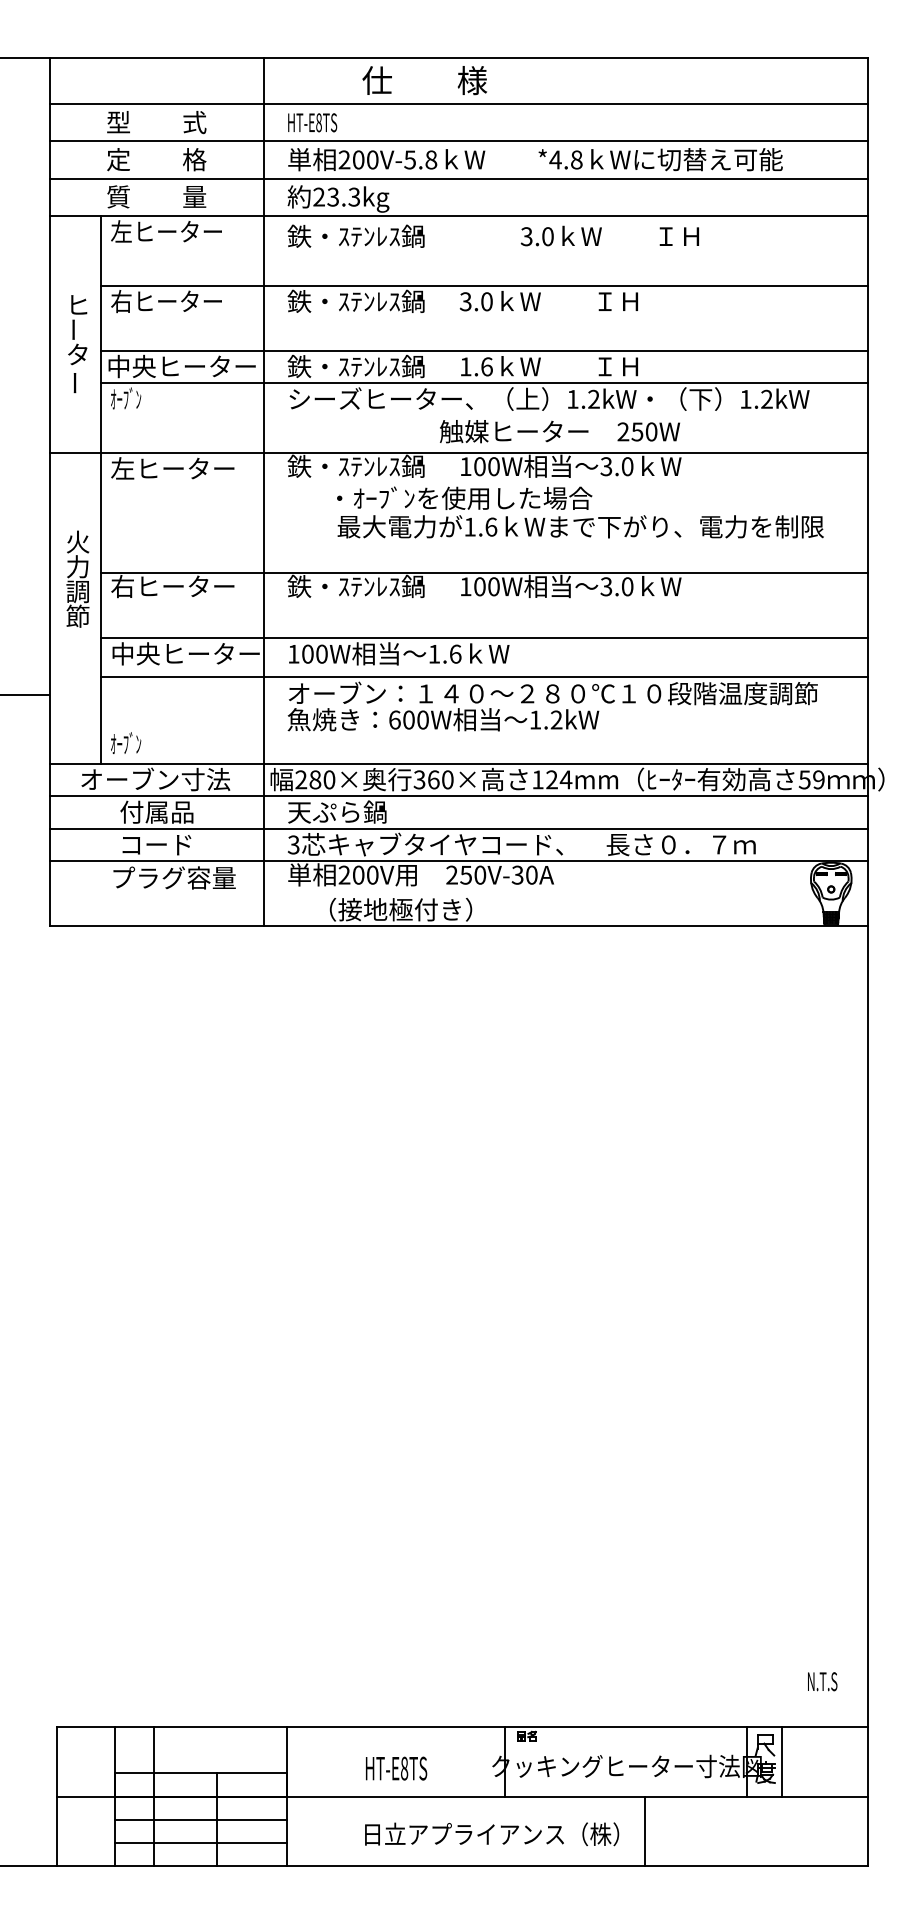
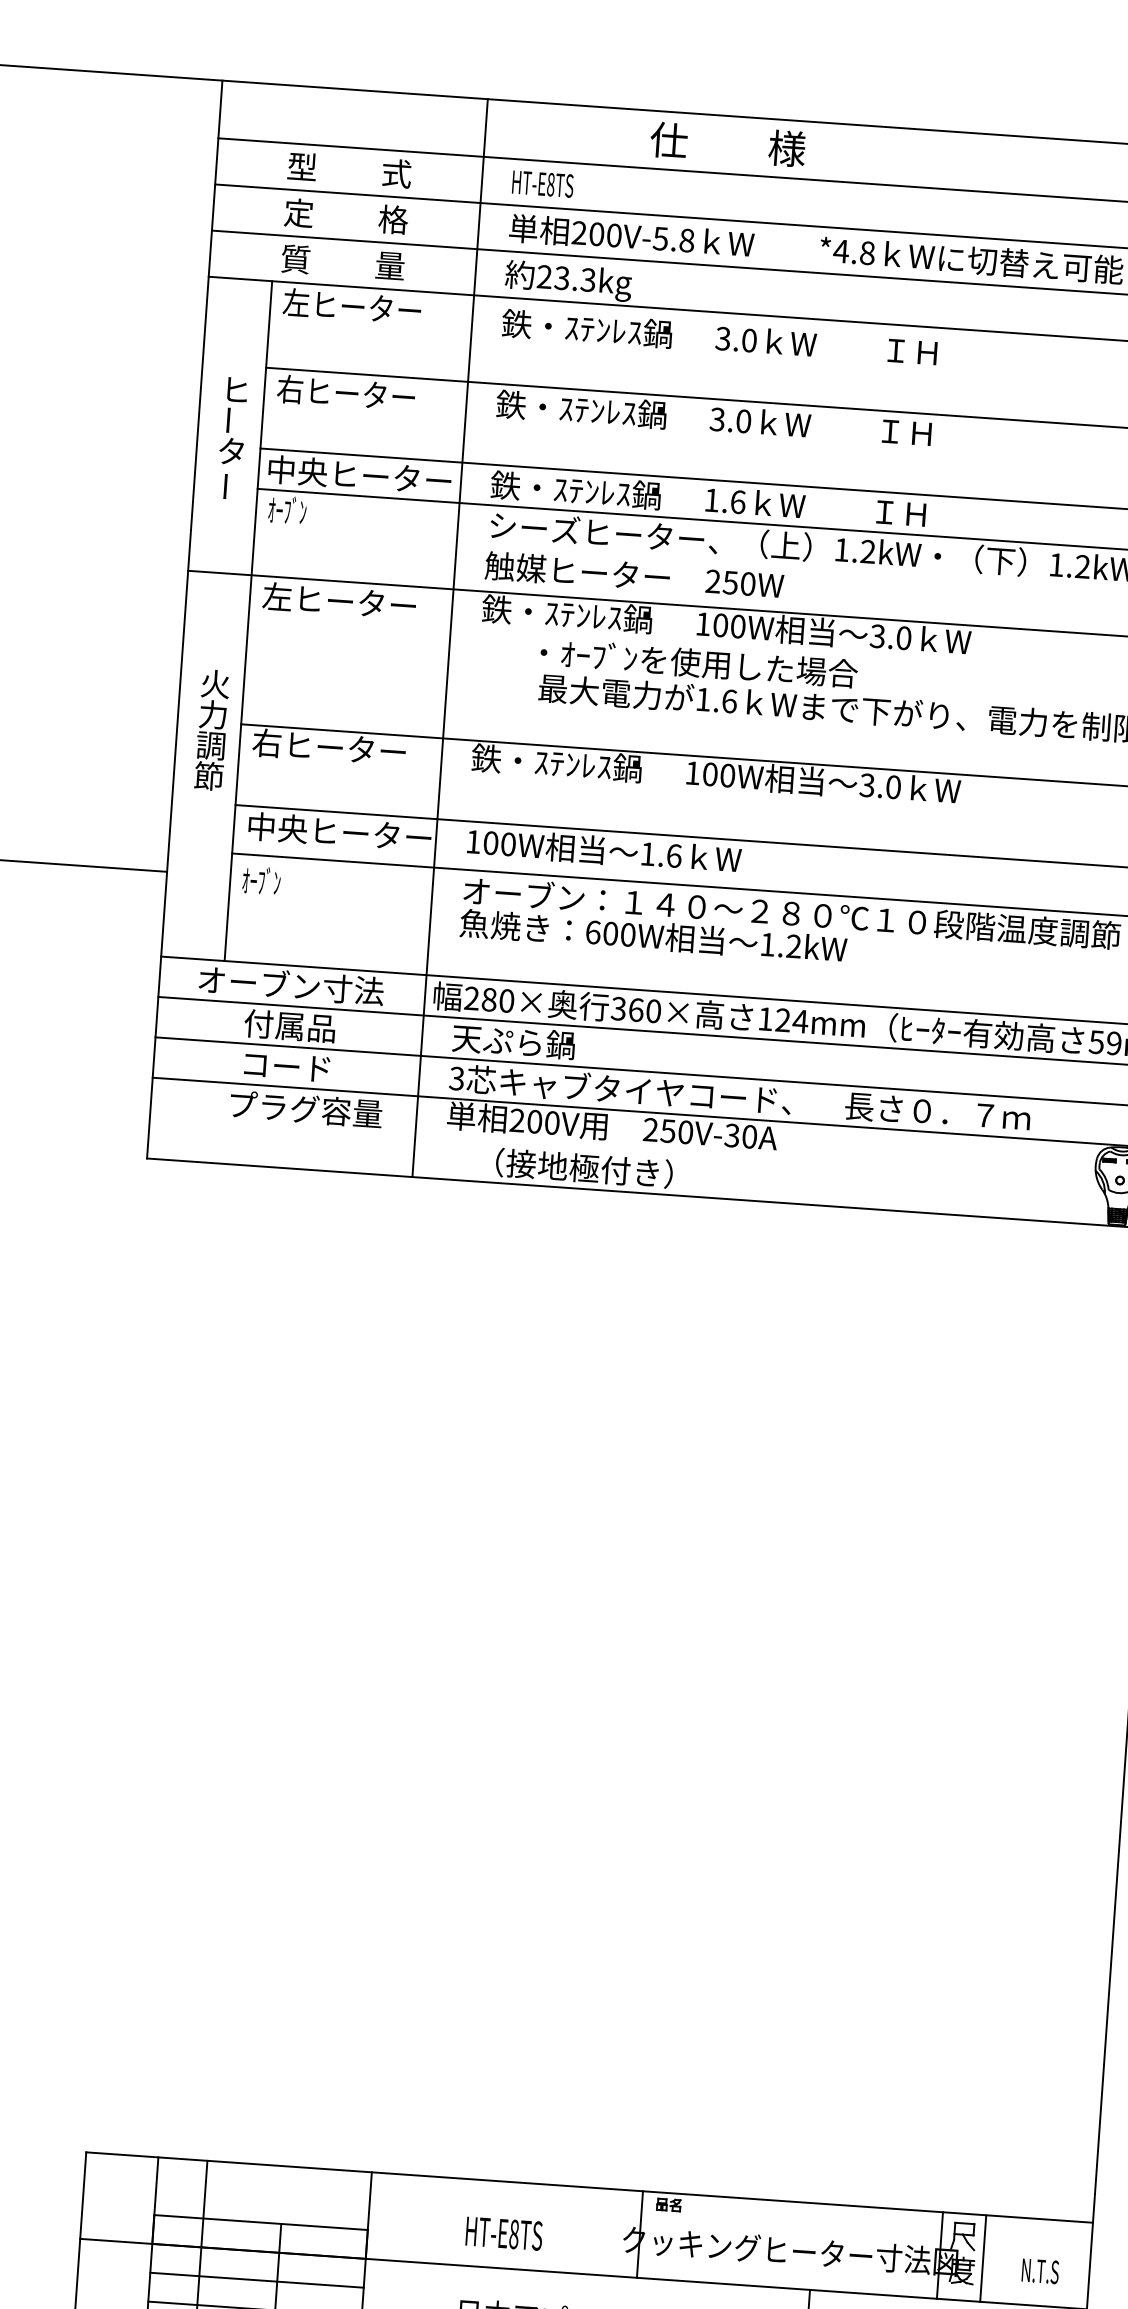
text: (424, 80) -> (727, 144), moved
text: (609, 235) -> (825, 344), moved
text: (560, 431) -> (635, 575), moved
text: (126, 742) -> (262, 879), moved
text: (822, 1681) -> (1040, 2271), moved

